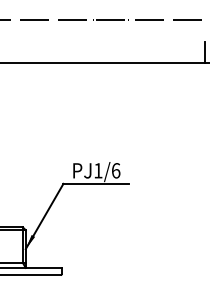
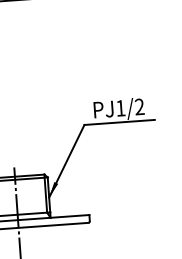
text: (115, 170) -> (139, 106), PJ1/6 -> PJ1/2

